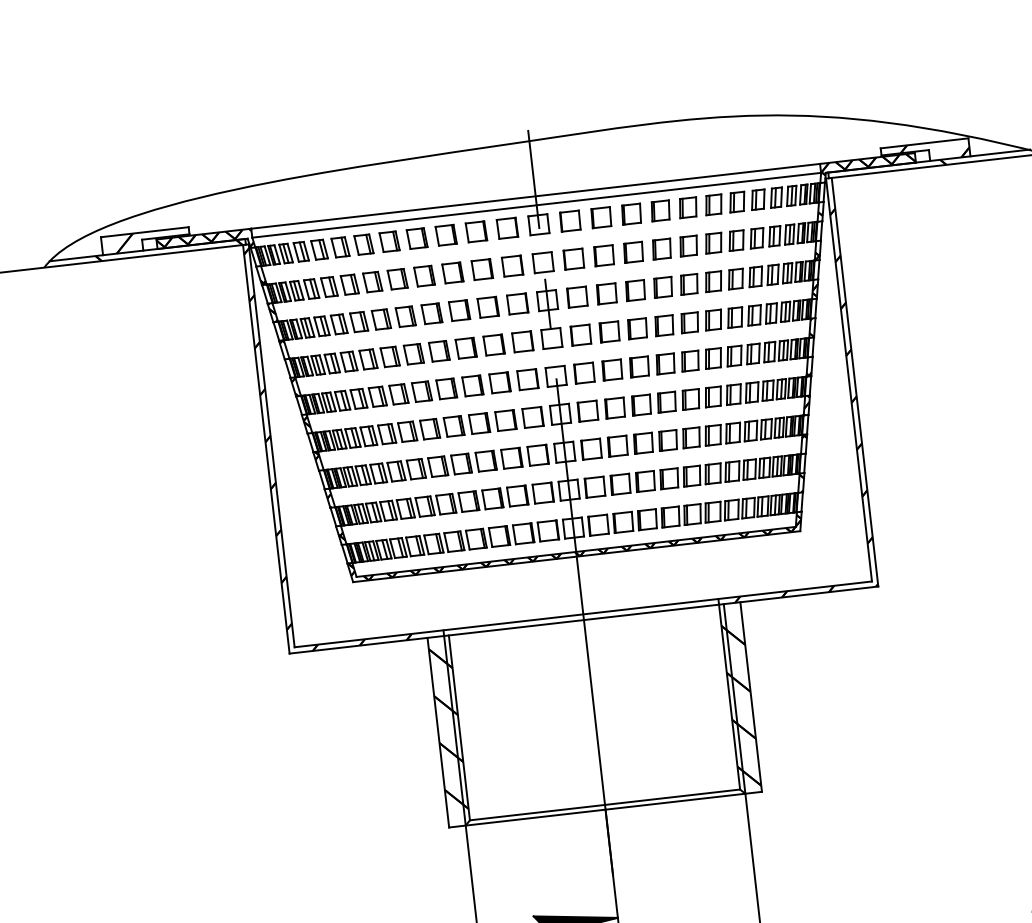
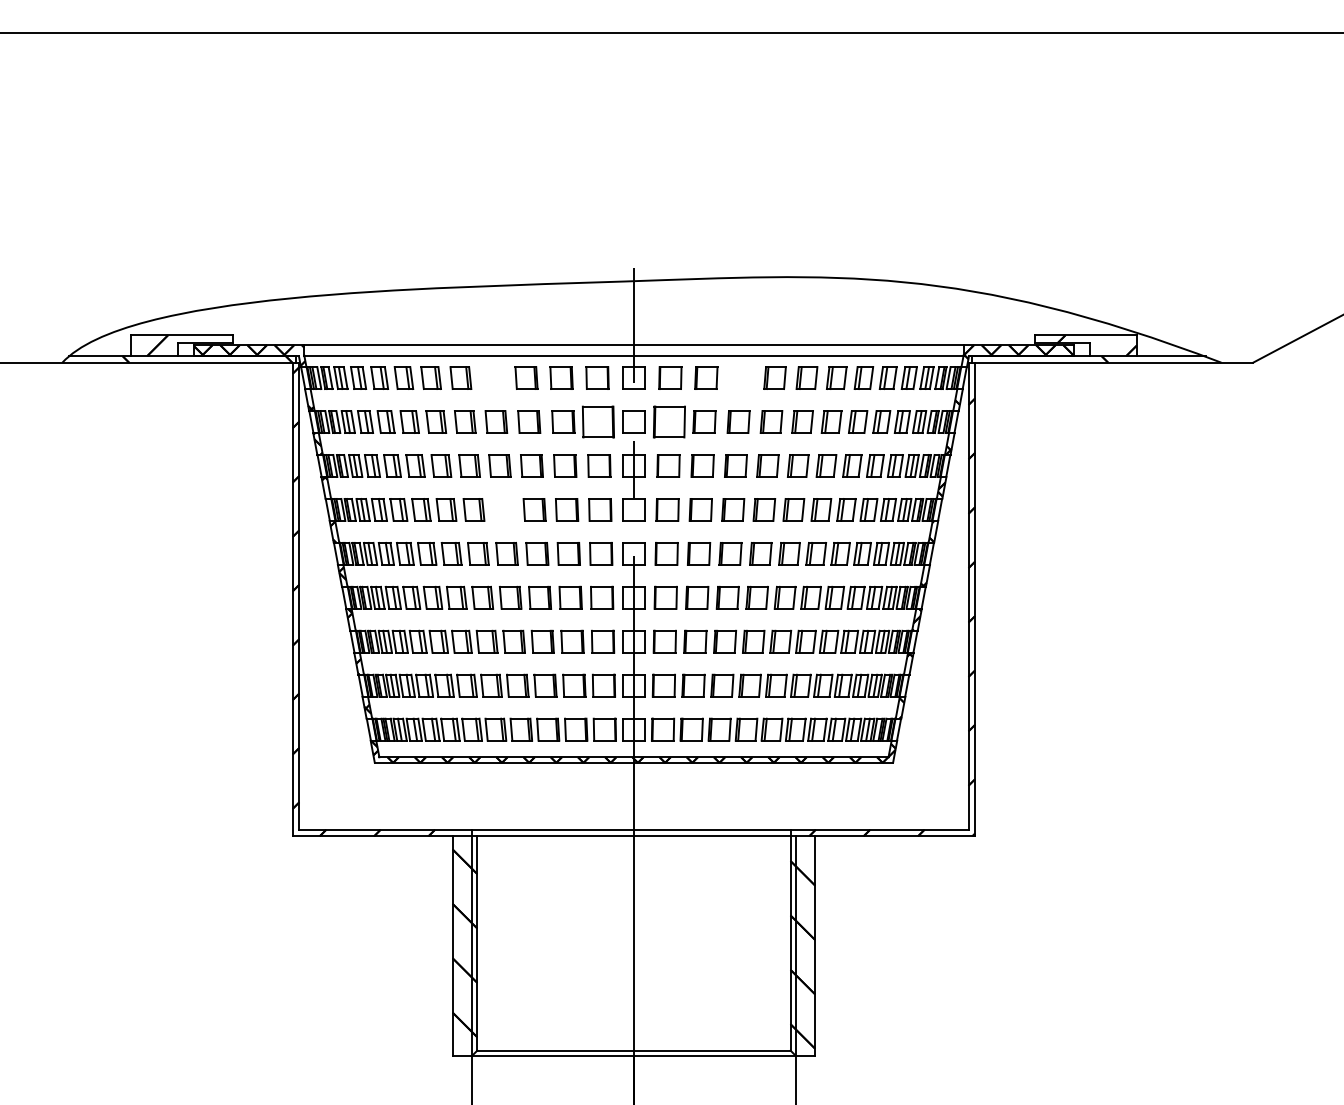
part: (631, 213) -> (741, 377), removed
part: (416, 238) -> (492, 377), removed
part: (573, 258) -> (669, 421), size x1.4
part: (512, 265) -> (598, 421), size x1.4
part: (439, 350) -> (503, 509), removed

